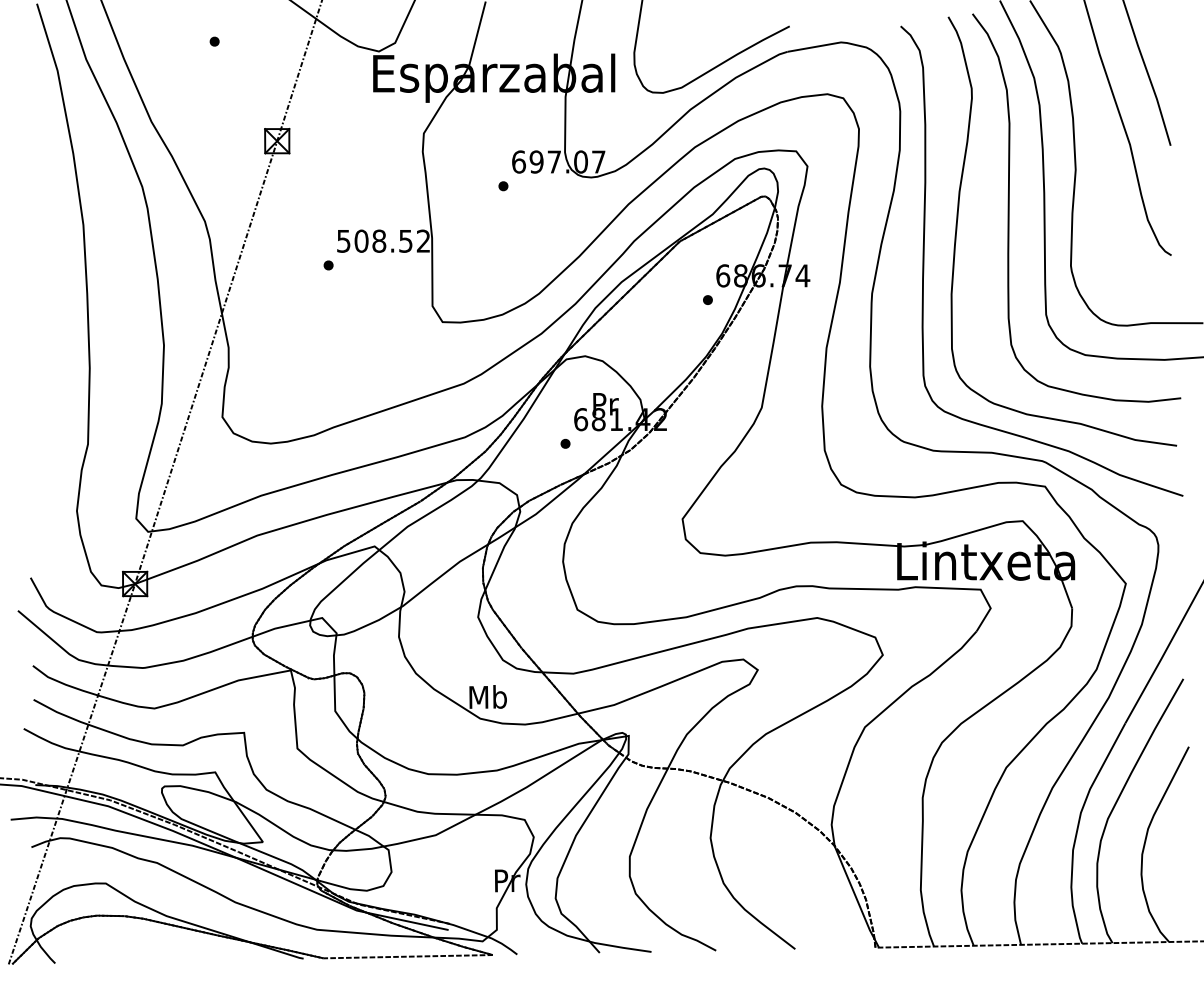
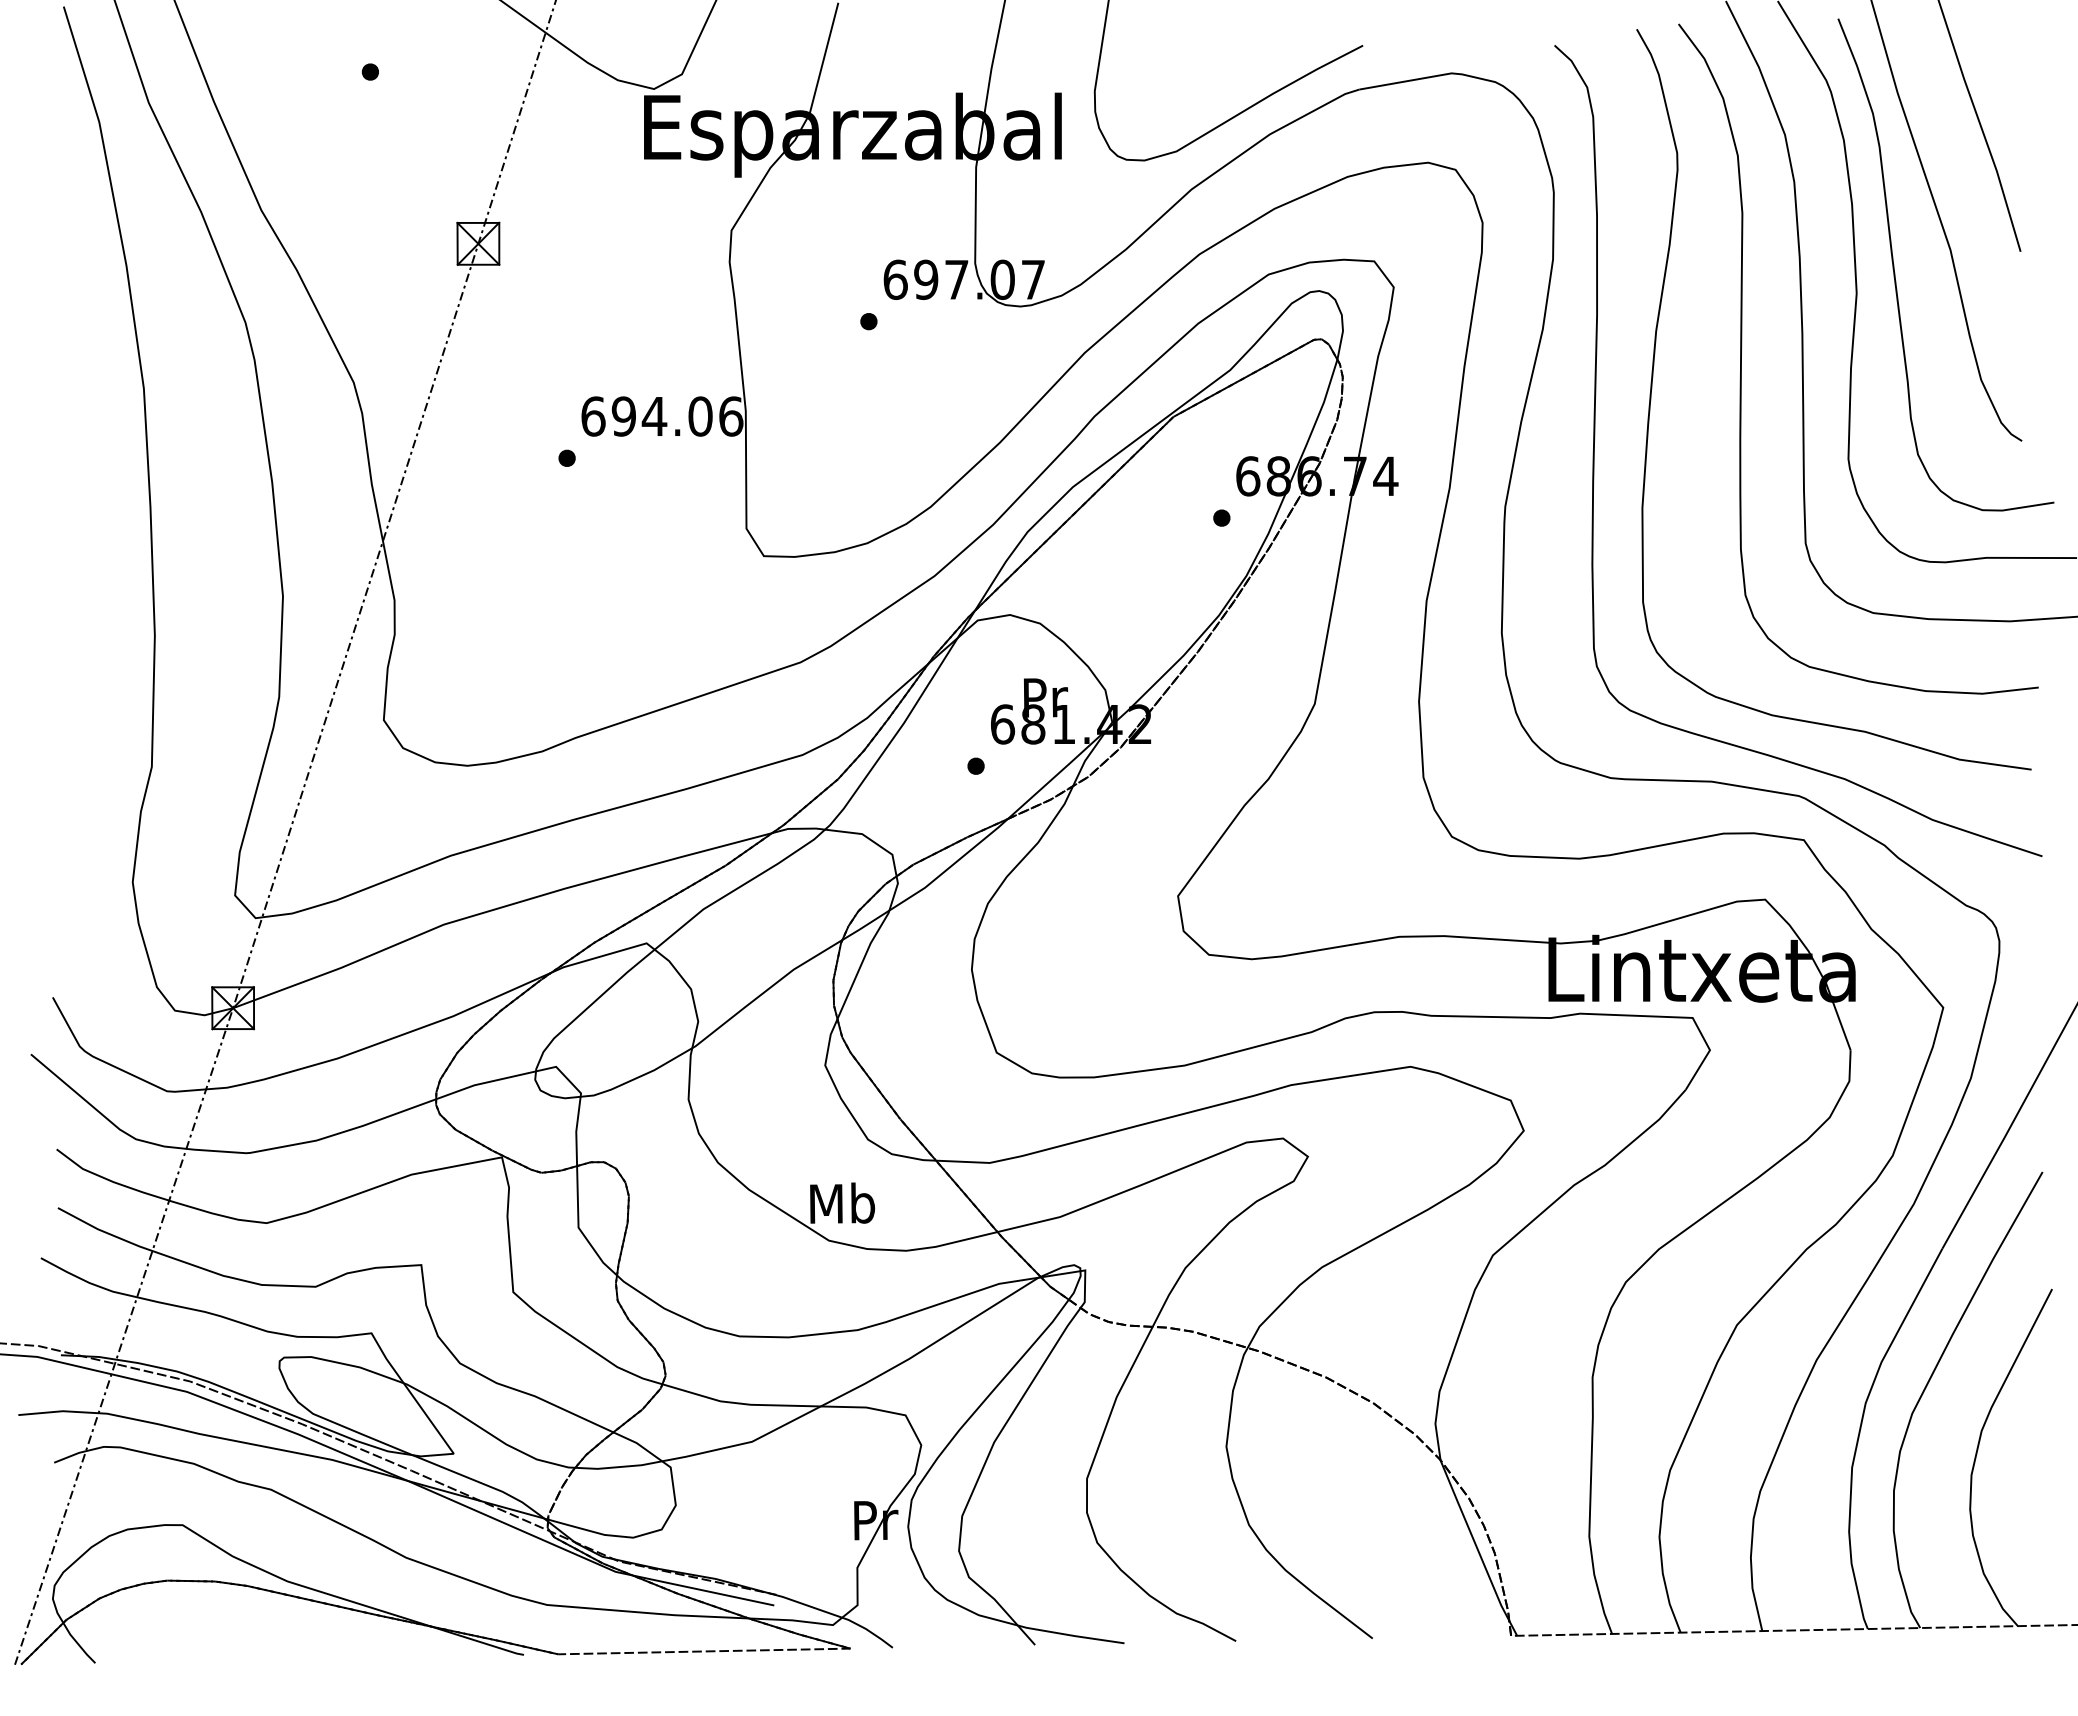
curve: (1098, 155) -> (1896, 268), added
text: (383, 240) -> (661, 415), 508.52 -> 694.06

